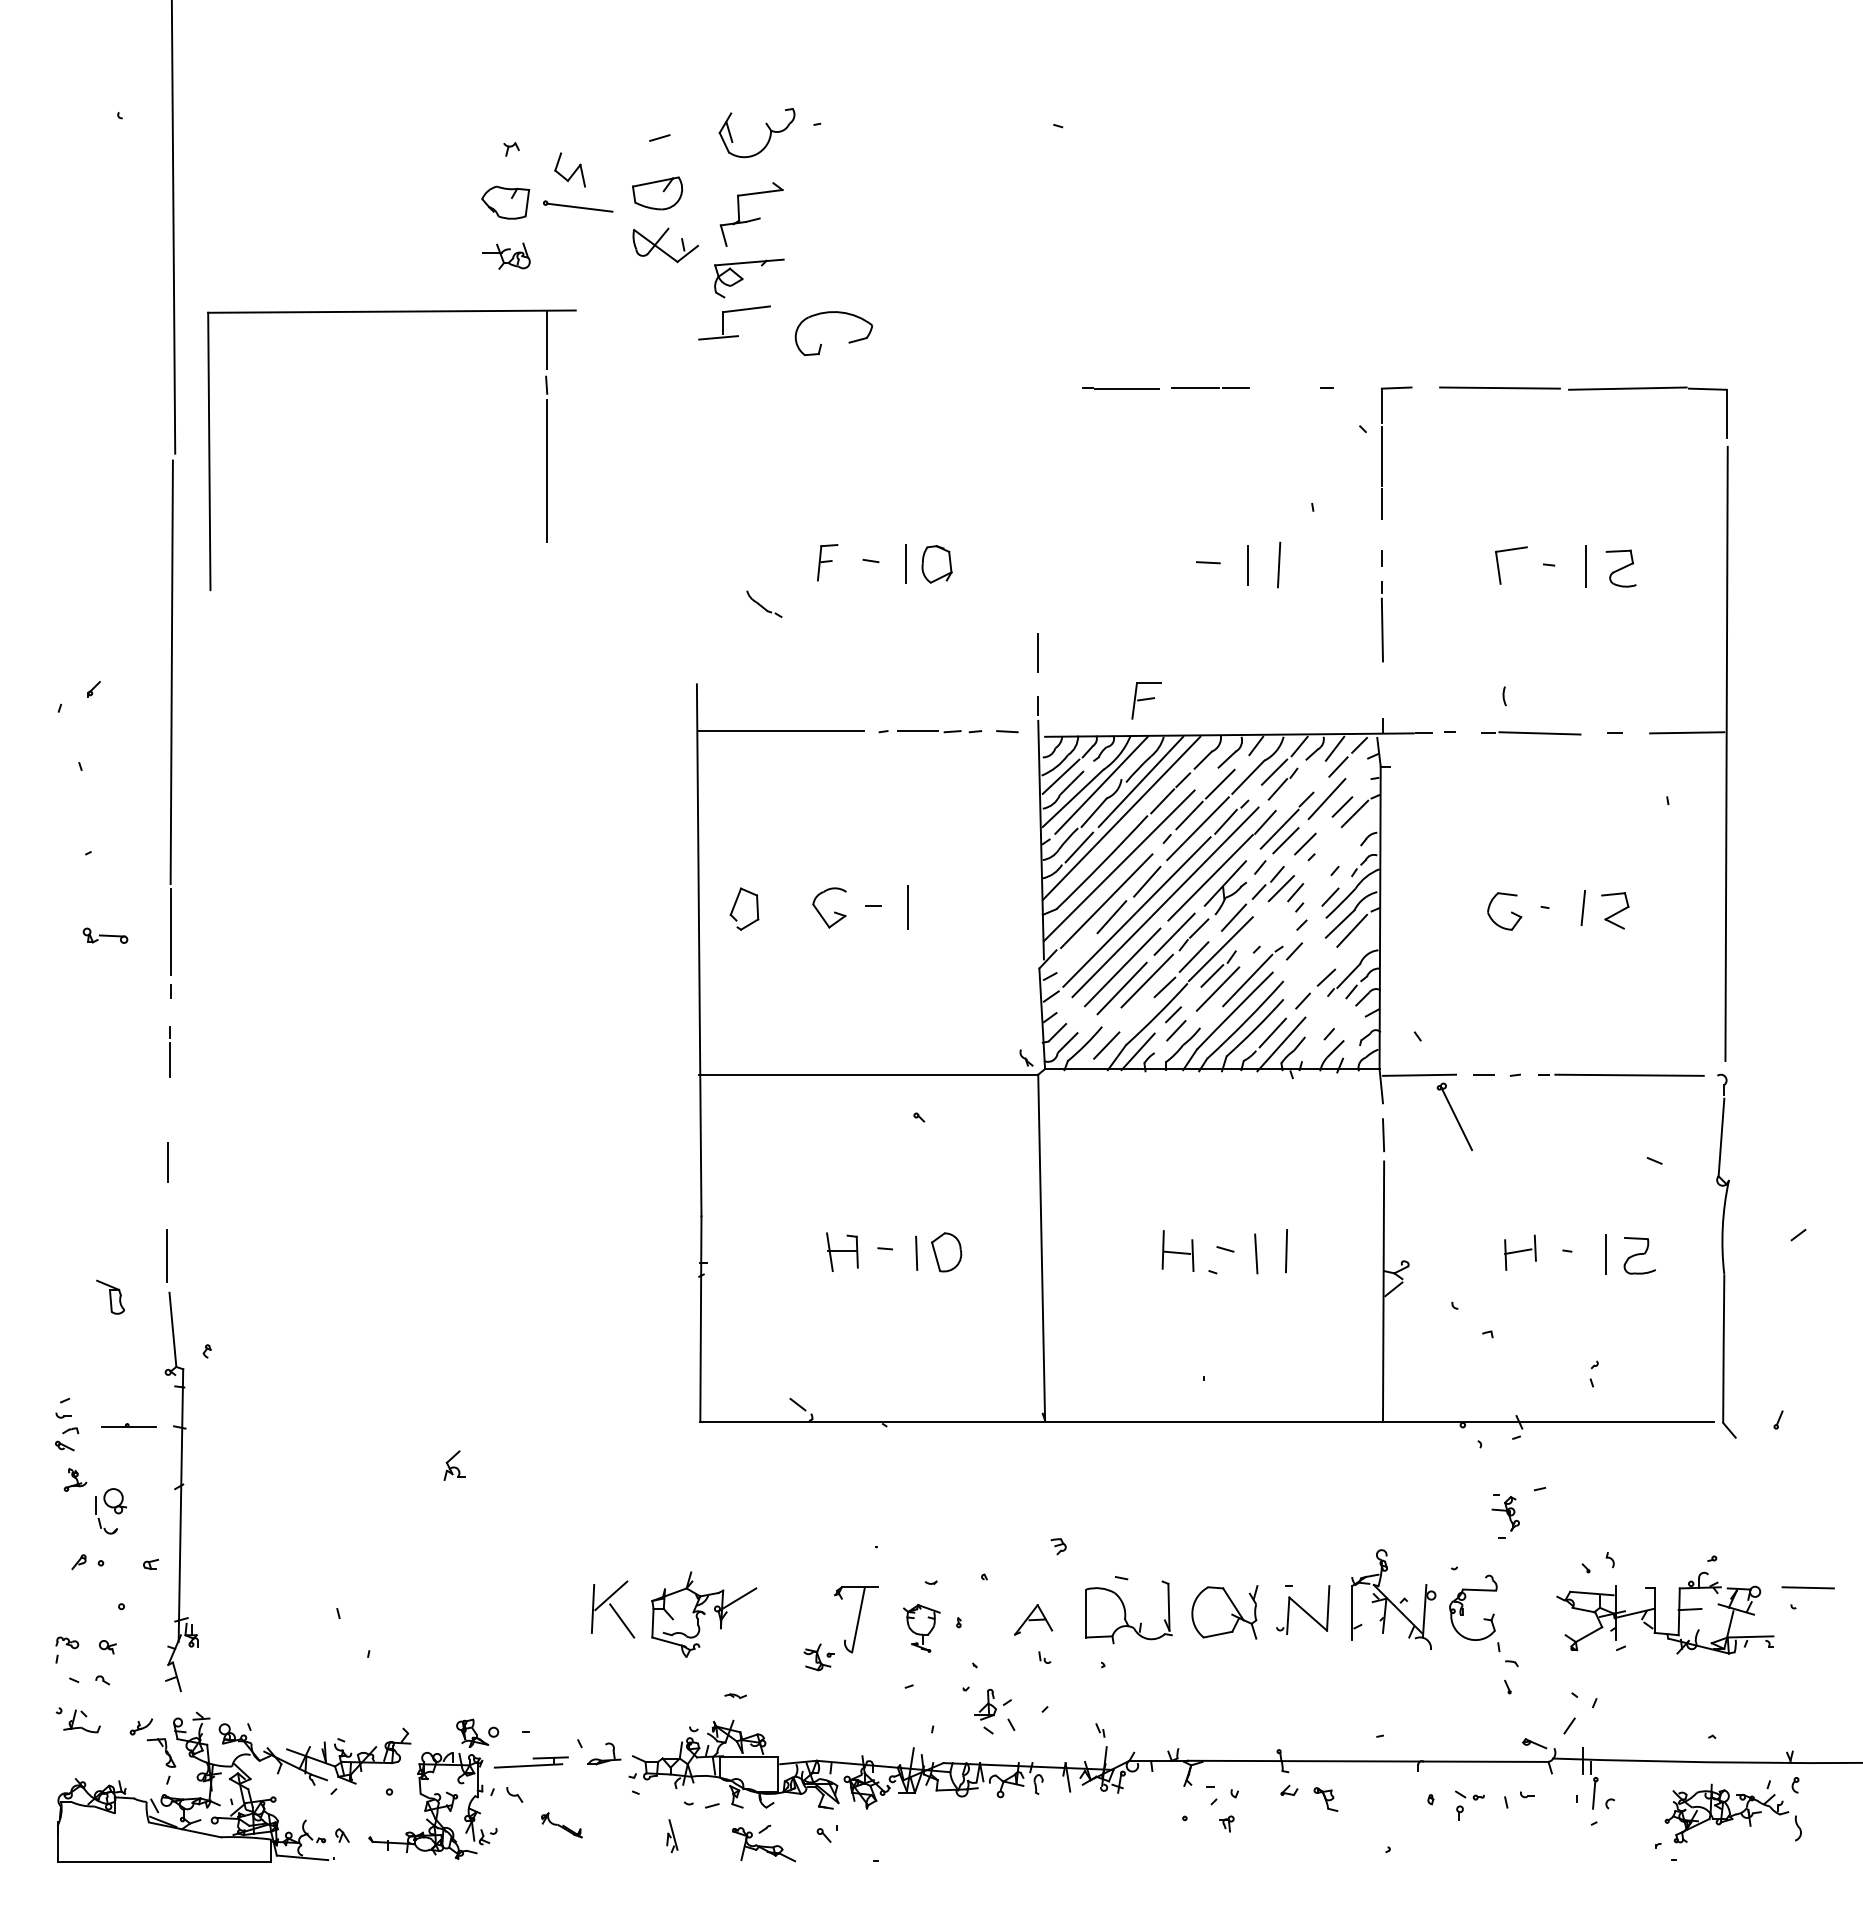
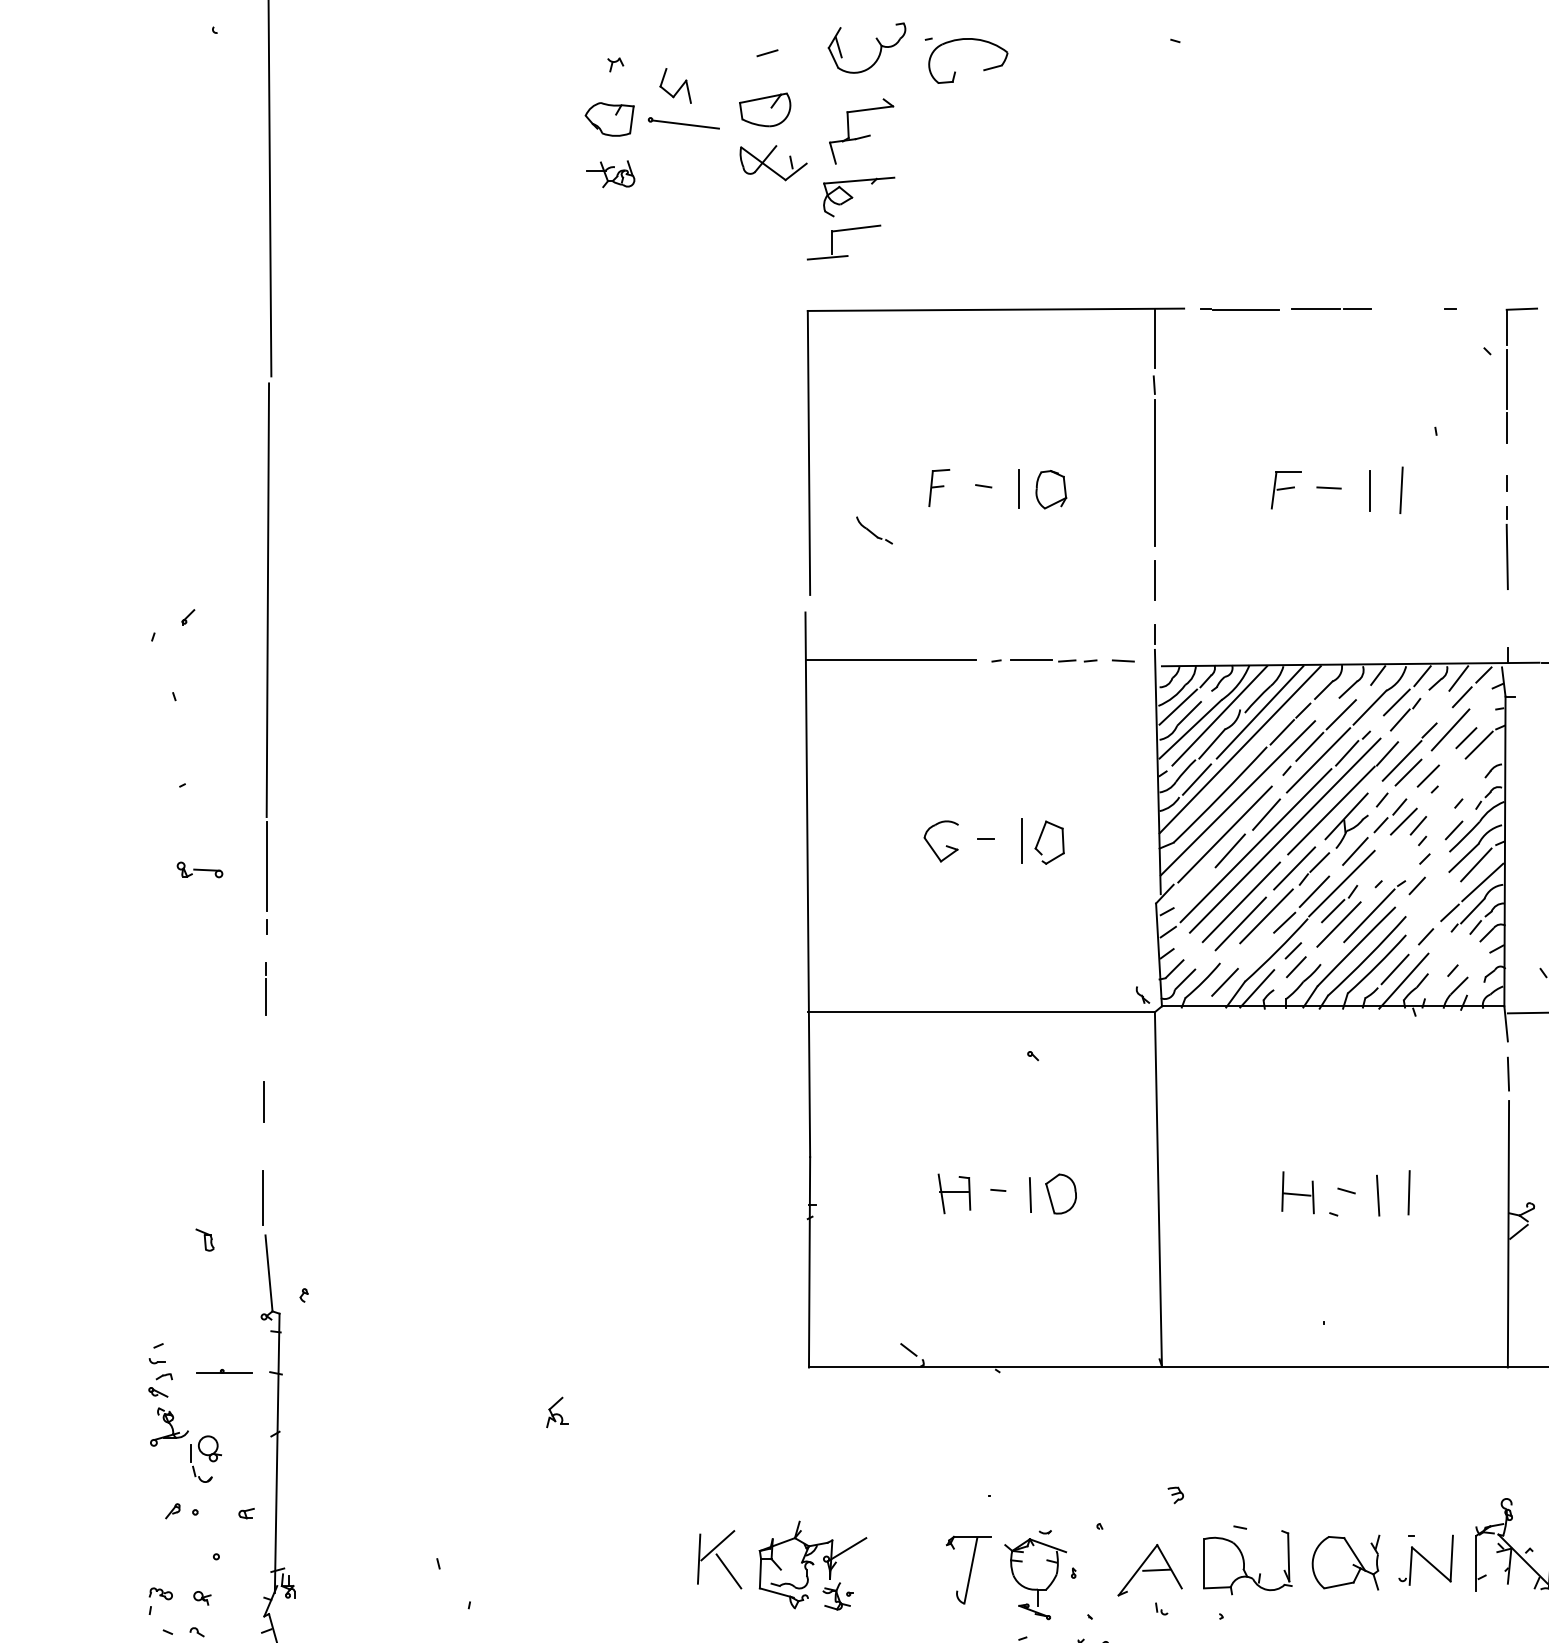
part: (391, 312) -> (995, 310), moved
part: (821, 344) -> (955, 72), moved
part: (1146, 700) -> (1286, 489), moved
part: (735, 906) -> (1040, 839), moved
line: (1358, 947) -> (1482, 881), added
part: (110, 1297) -> (205, 1240), size x0.62
part: (75, 1479) -> (169, 1426), size x1.67
part: (1033, 1619) -> (1150, 1569), size x1.67
part: (921, 1628) -> (1035, 1579), size x1.67
part: (818, 1657) -> (837, 1596), moved

